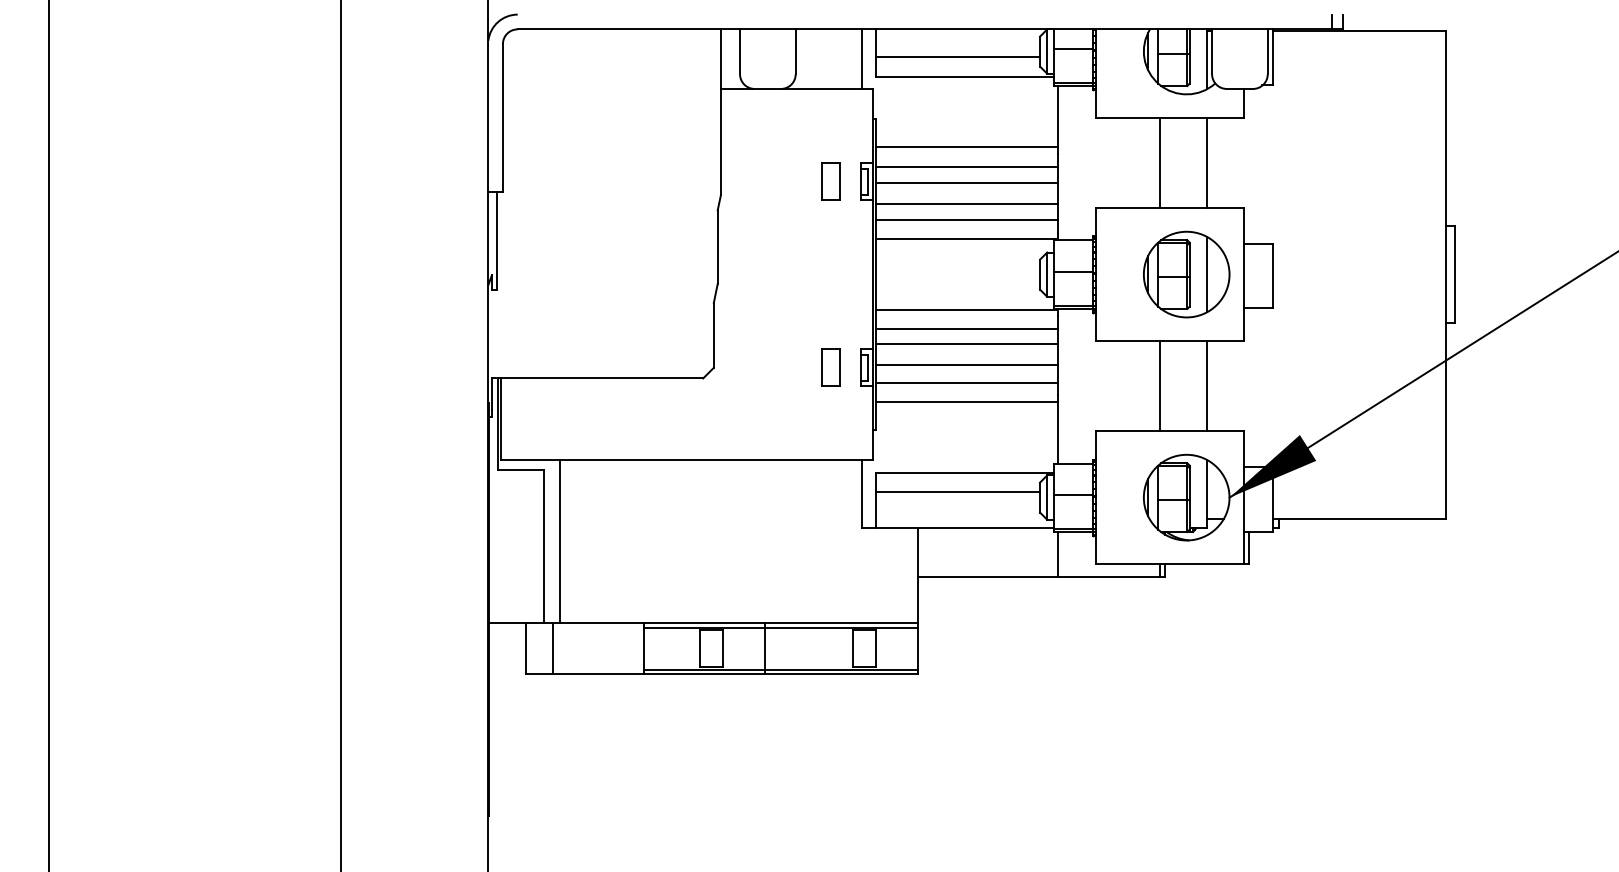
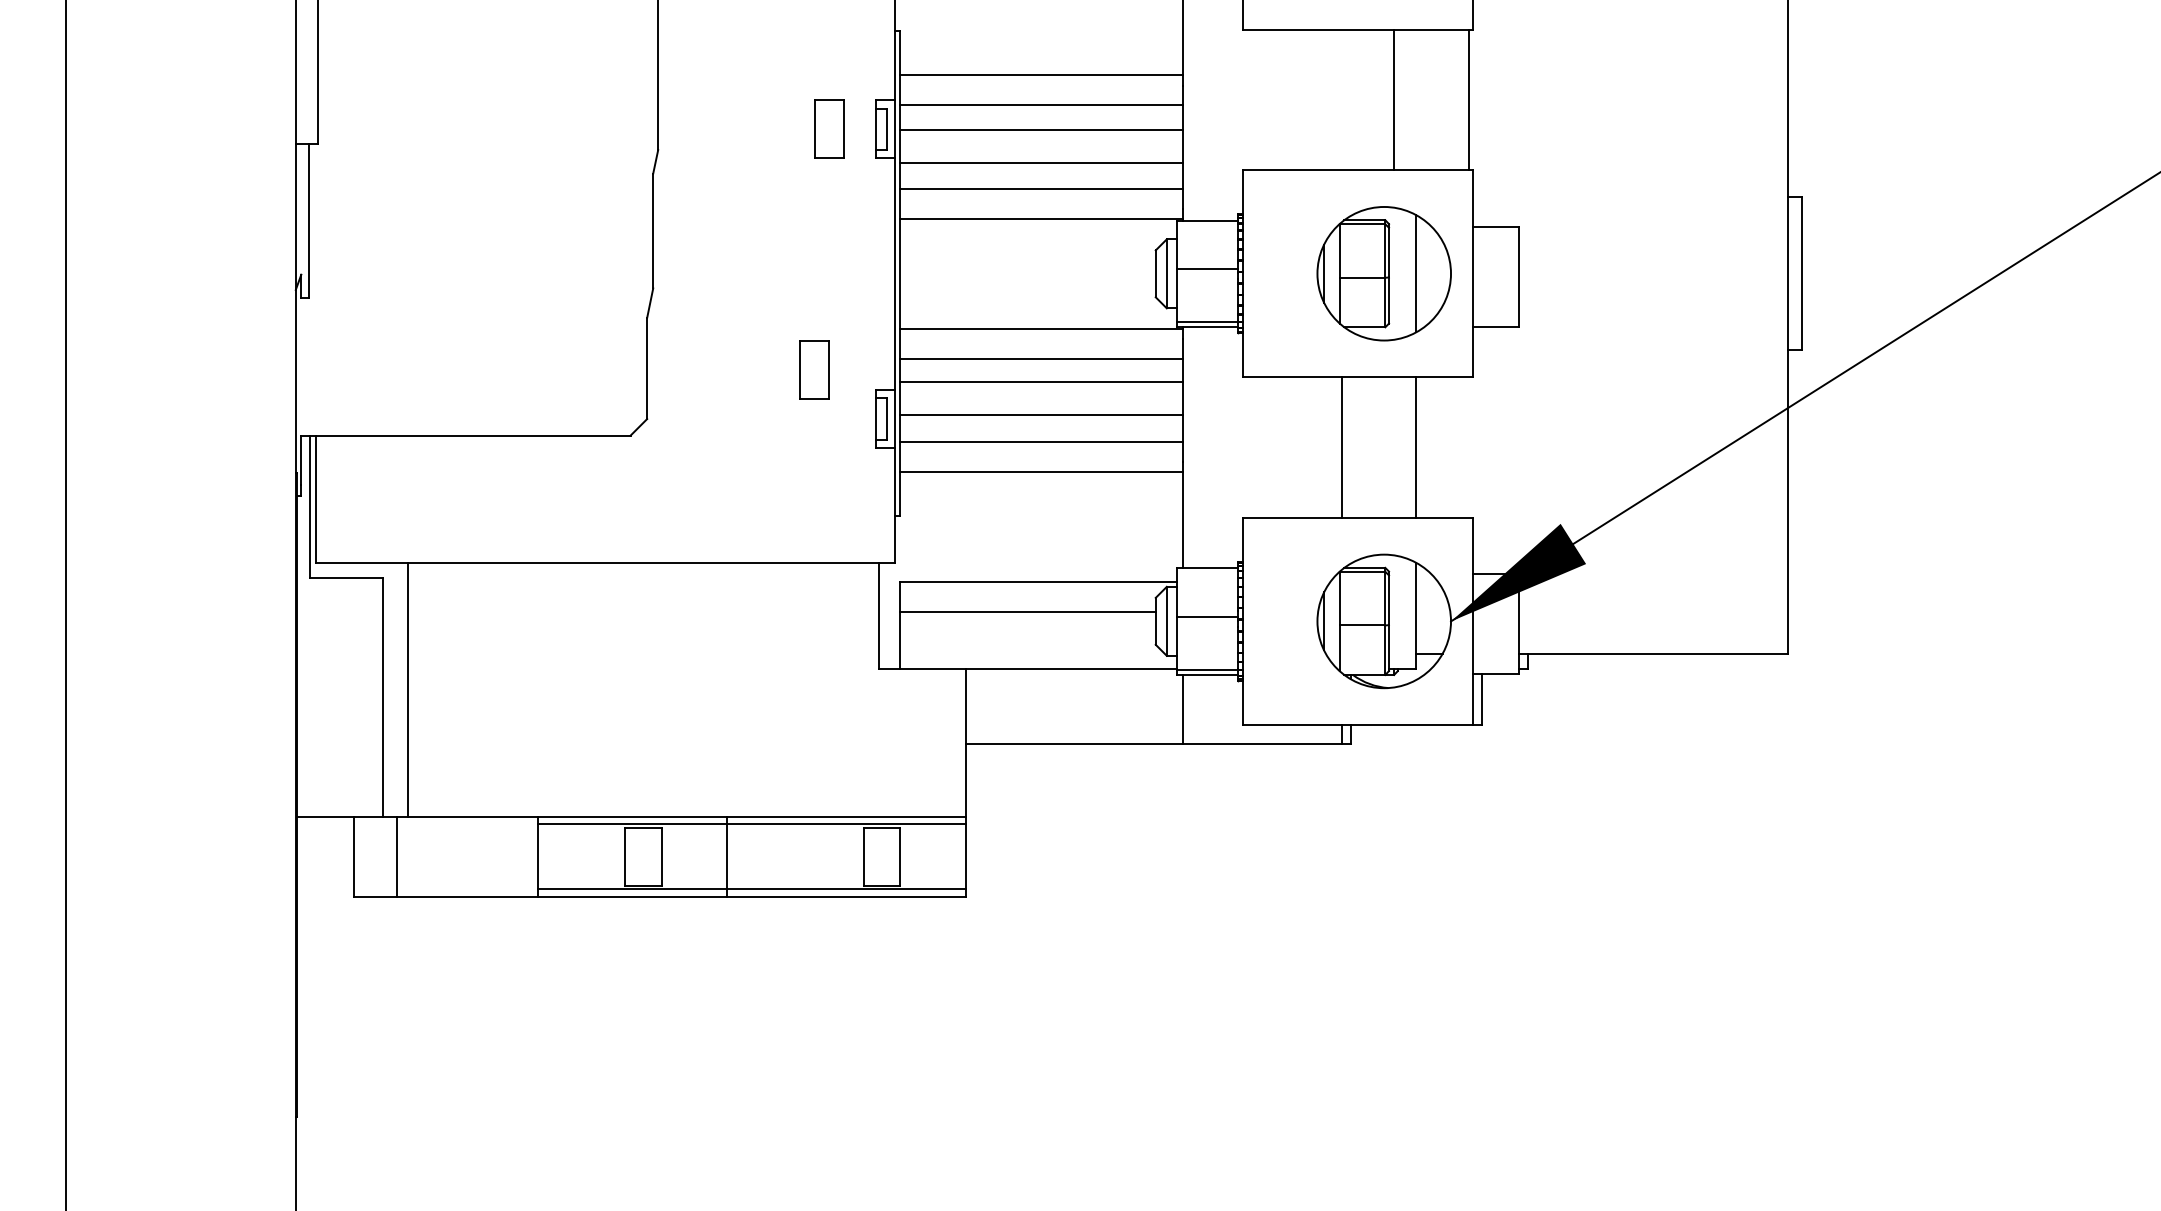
line: (1159, 163) -> (1393, 100), moved
line: (1207, 163) -> (1469, 100), moved
part: (830, 367) -> (813, 370), moved

